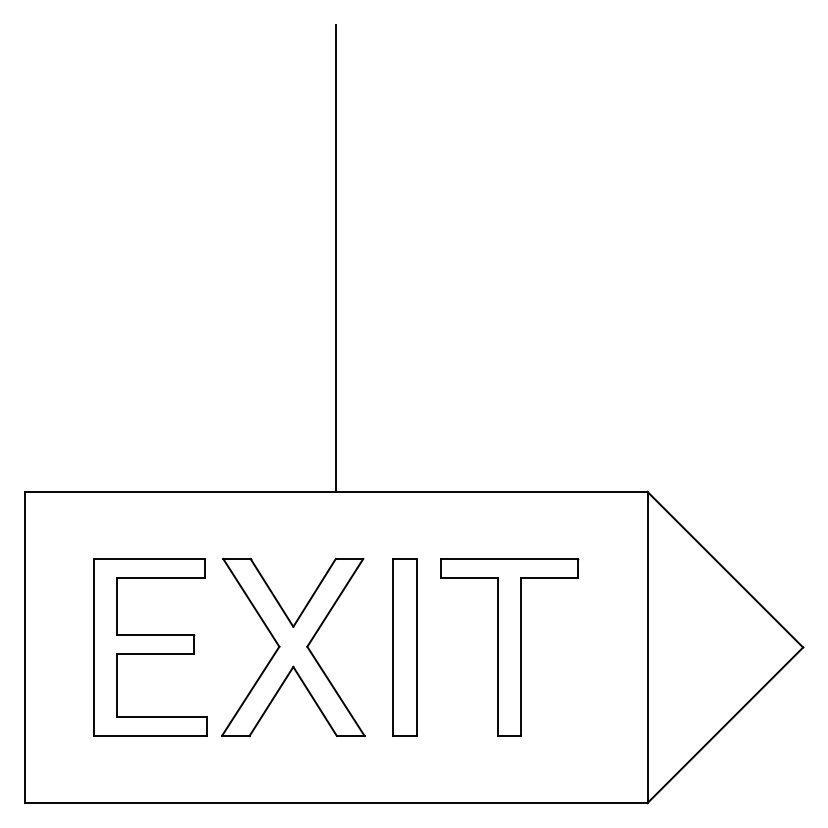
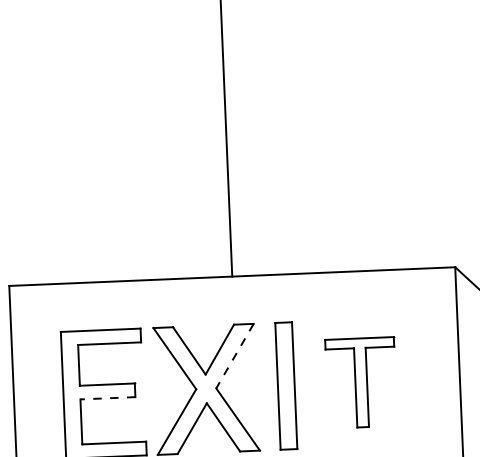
line: (335, 603) -> (235, 356), solid -> dashed
part: (509, 647) -> (361, 382), size x0.7
line: (155, 654) -> (107, 398), solid -> dashed

